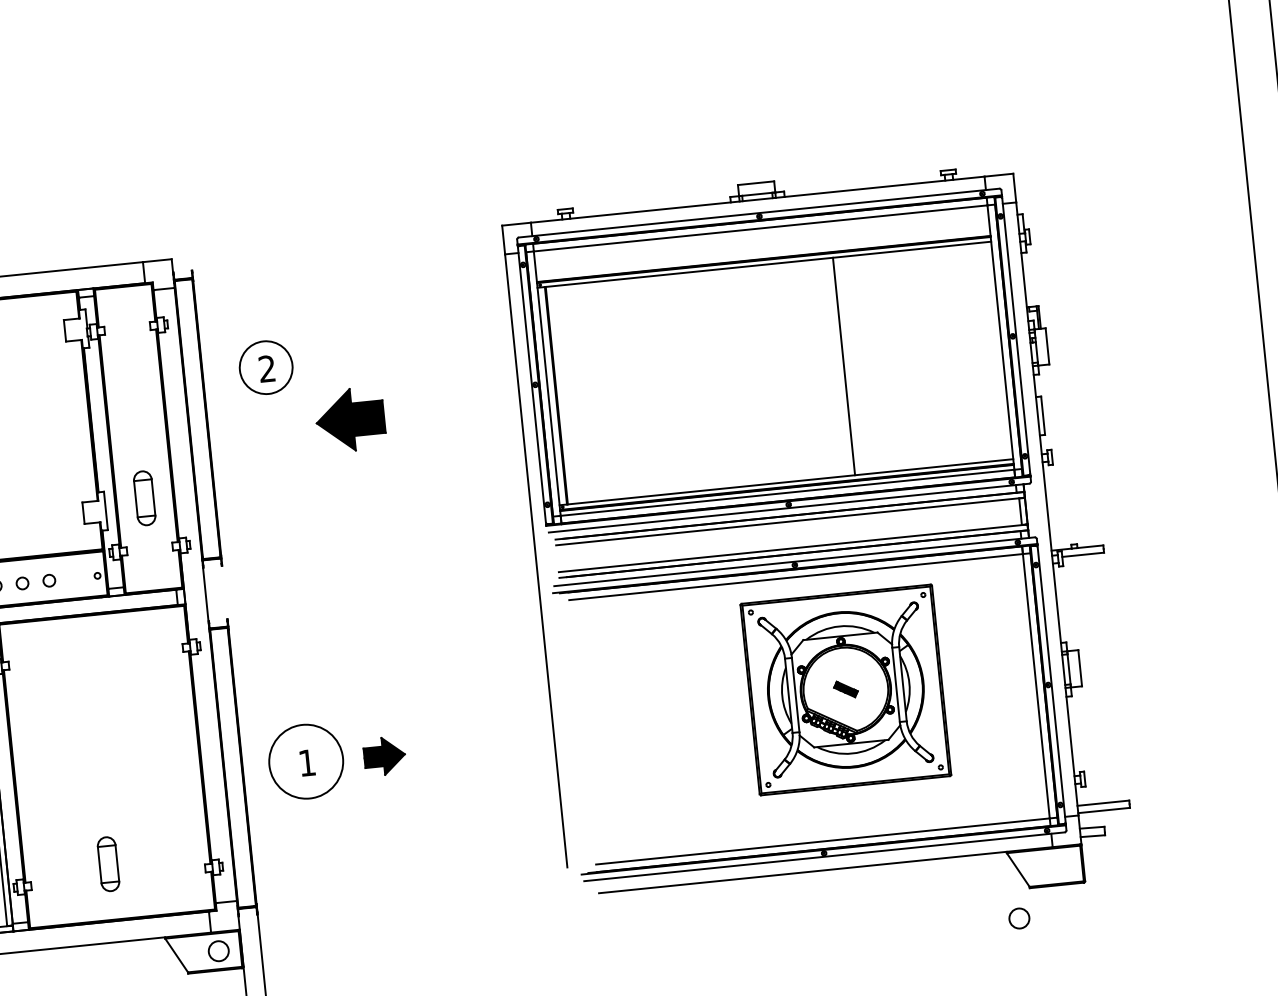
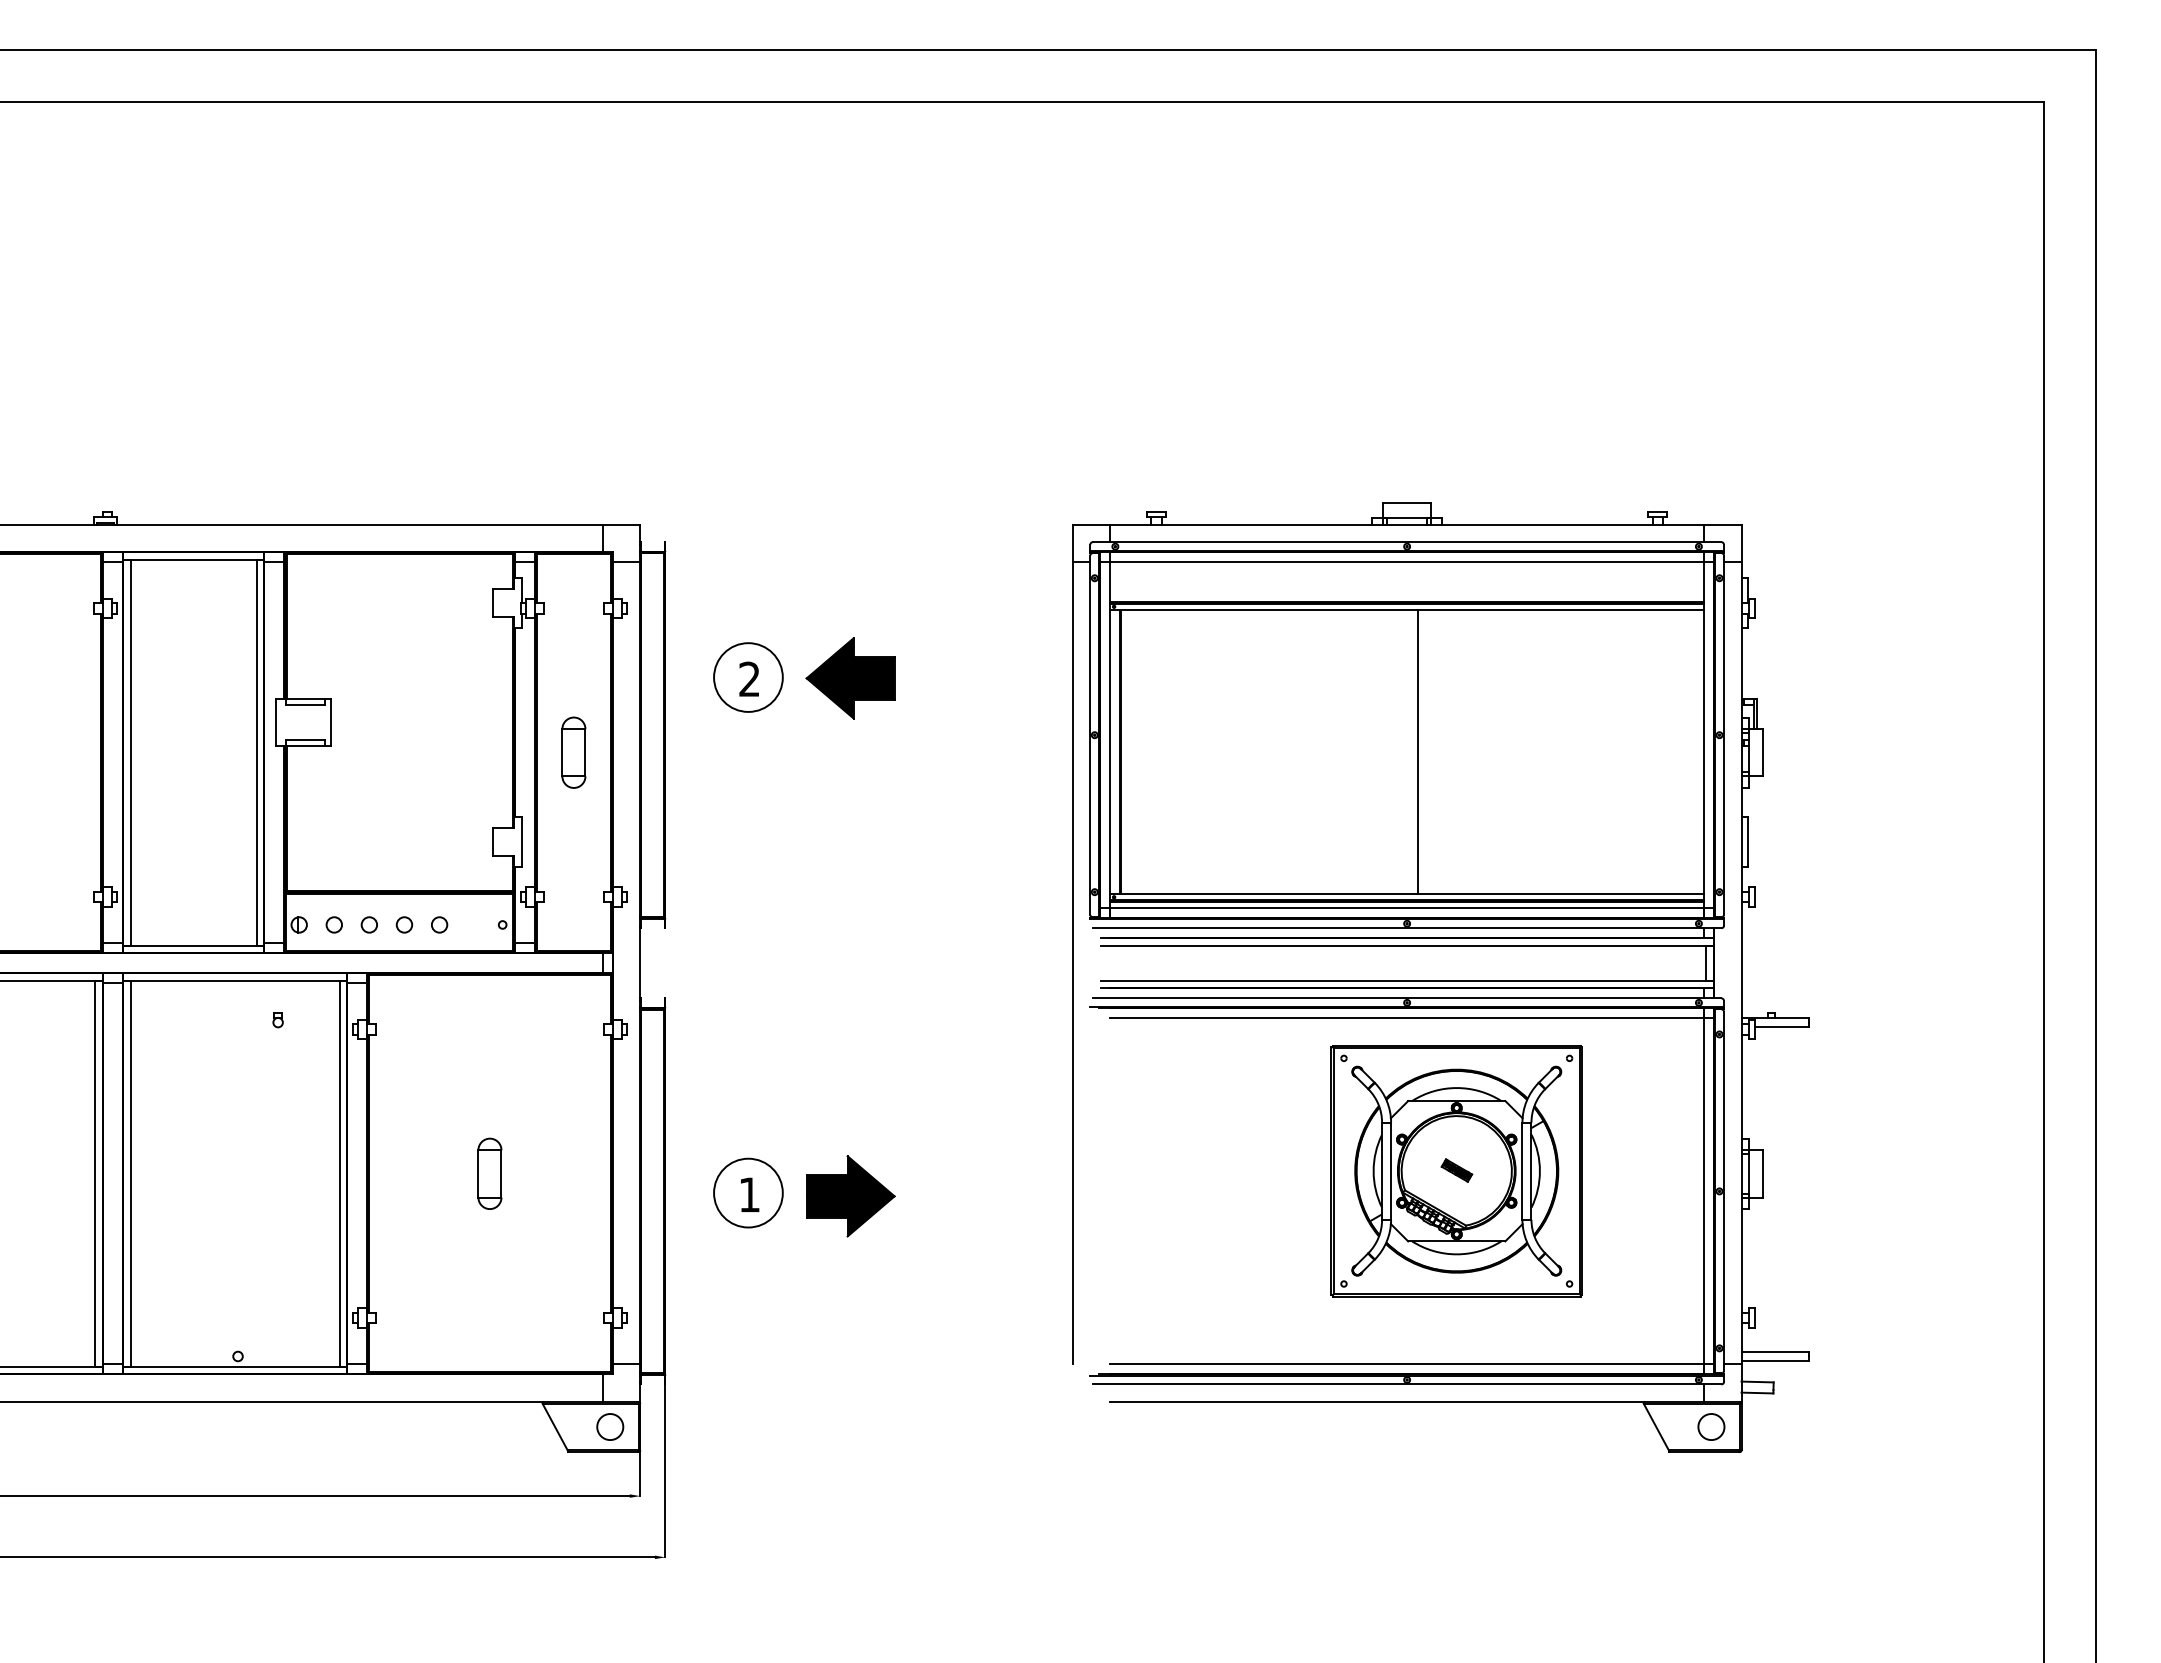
line: (843, 366) -> (1417, 751), moved
part: (350, 420) -> (850, 678), moved
part: (144, 498) -> (573, 752), moved
part: (384, 756) -> (850, 1196), size x1.67
circle: (306, 761) -> (748, 1192), size x0.71
part: (108, 863) -> (489, 1173), moved
circle: (1019, 918) -> (1711, 1426), moved

